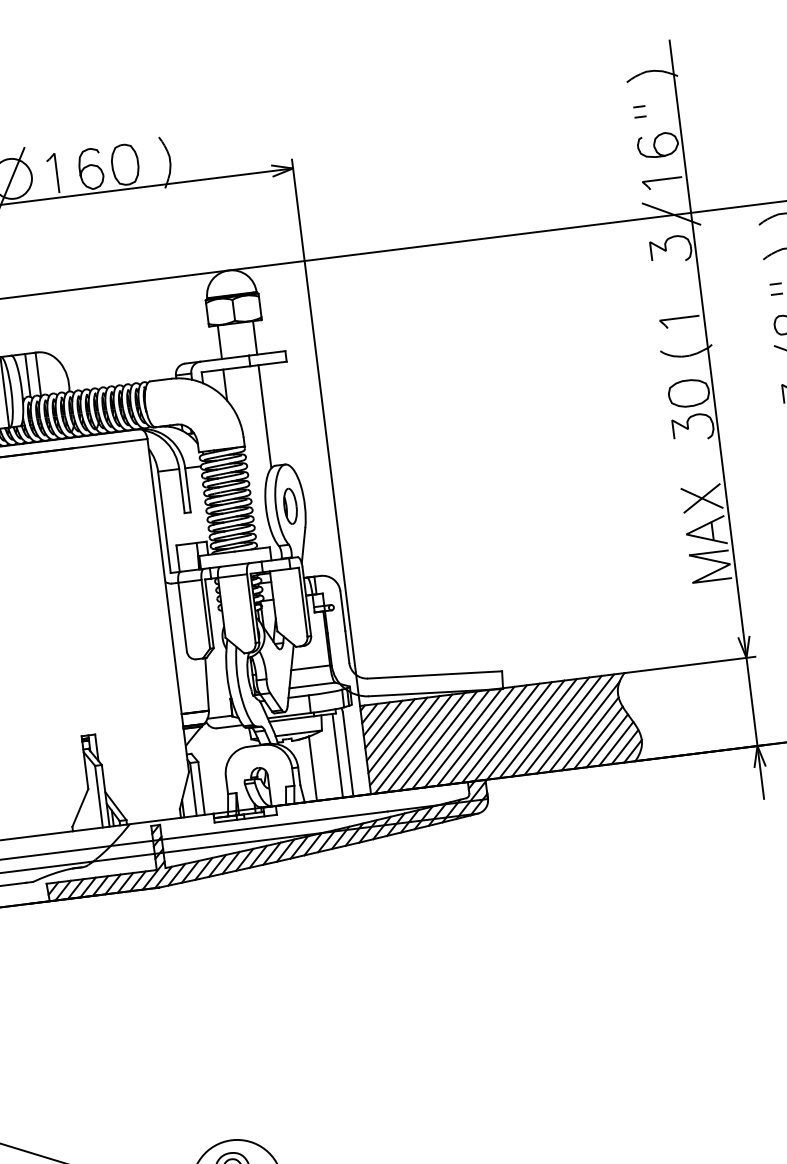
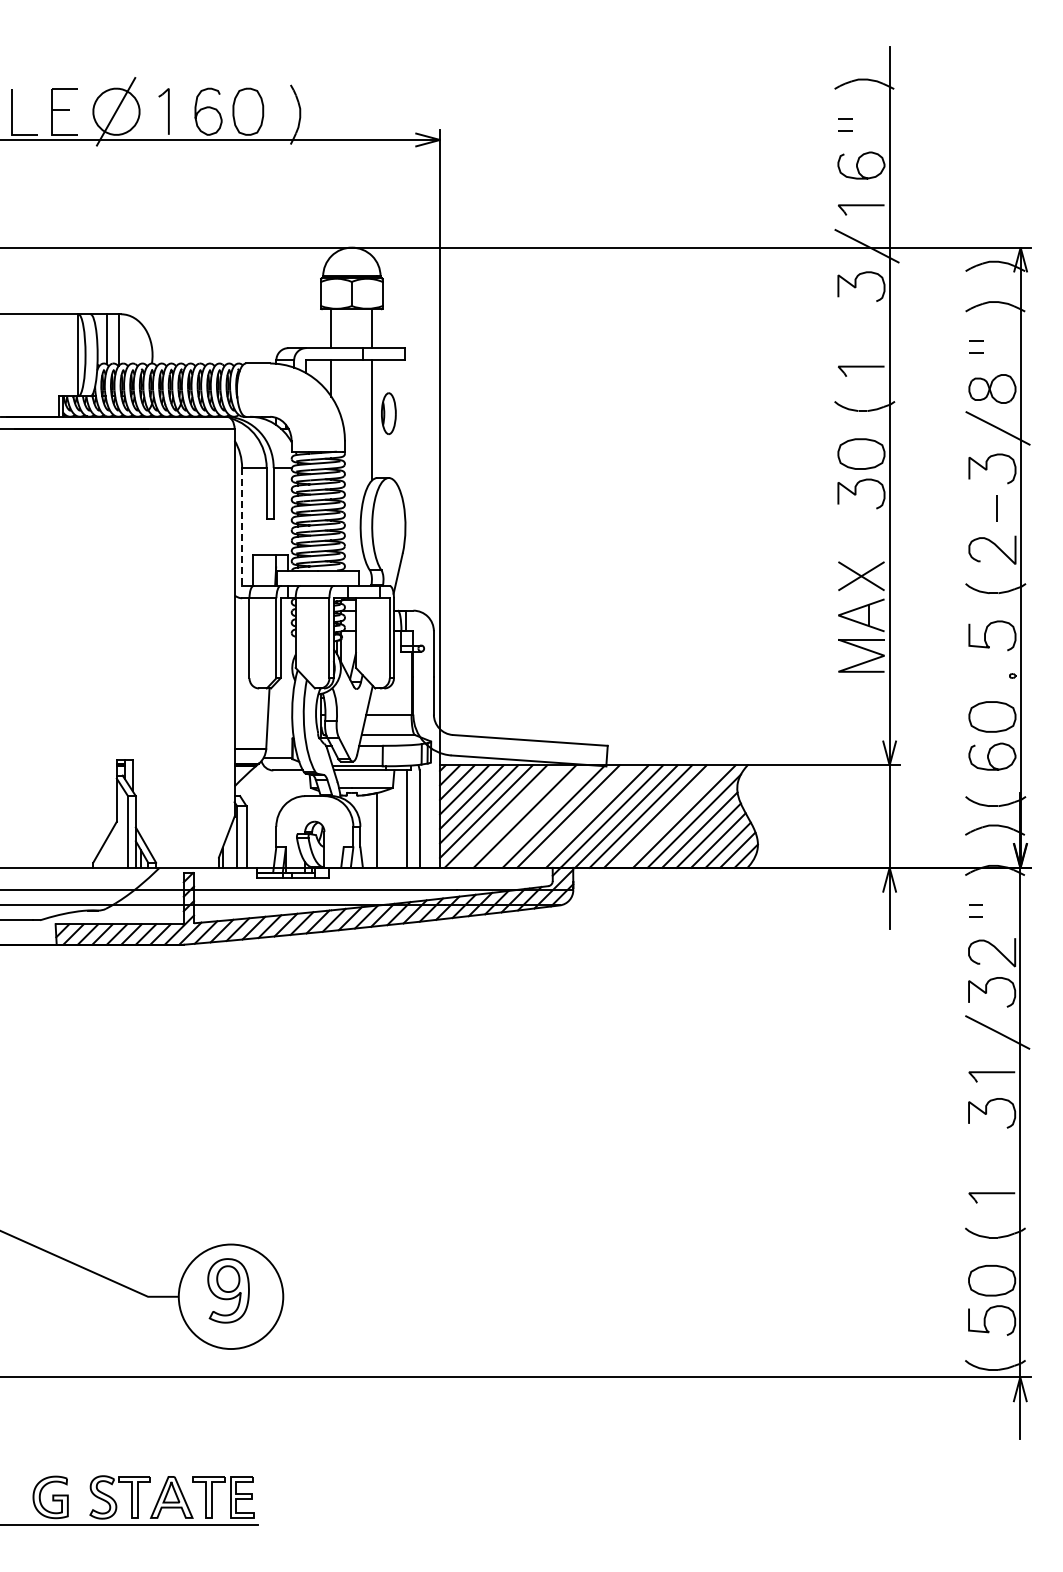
part: (290, 506) -> (388, 413), moved
line: (164, 522) -> (242, 527), solid -> dashed
line: (562, 725) -> (669, 816), removed
line: (487, 734) -> (582, 816), removed
line: (451, 739) -> (539, 816), removed
line: (426, 742) -> (510, 816), removed

